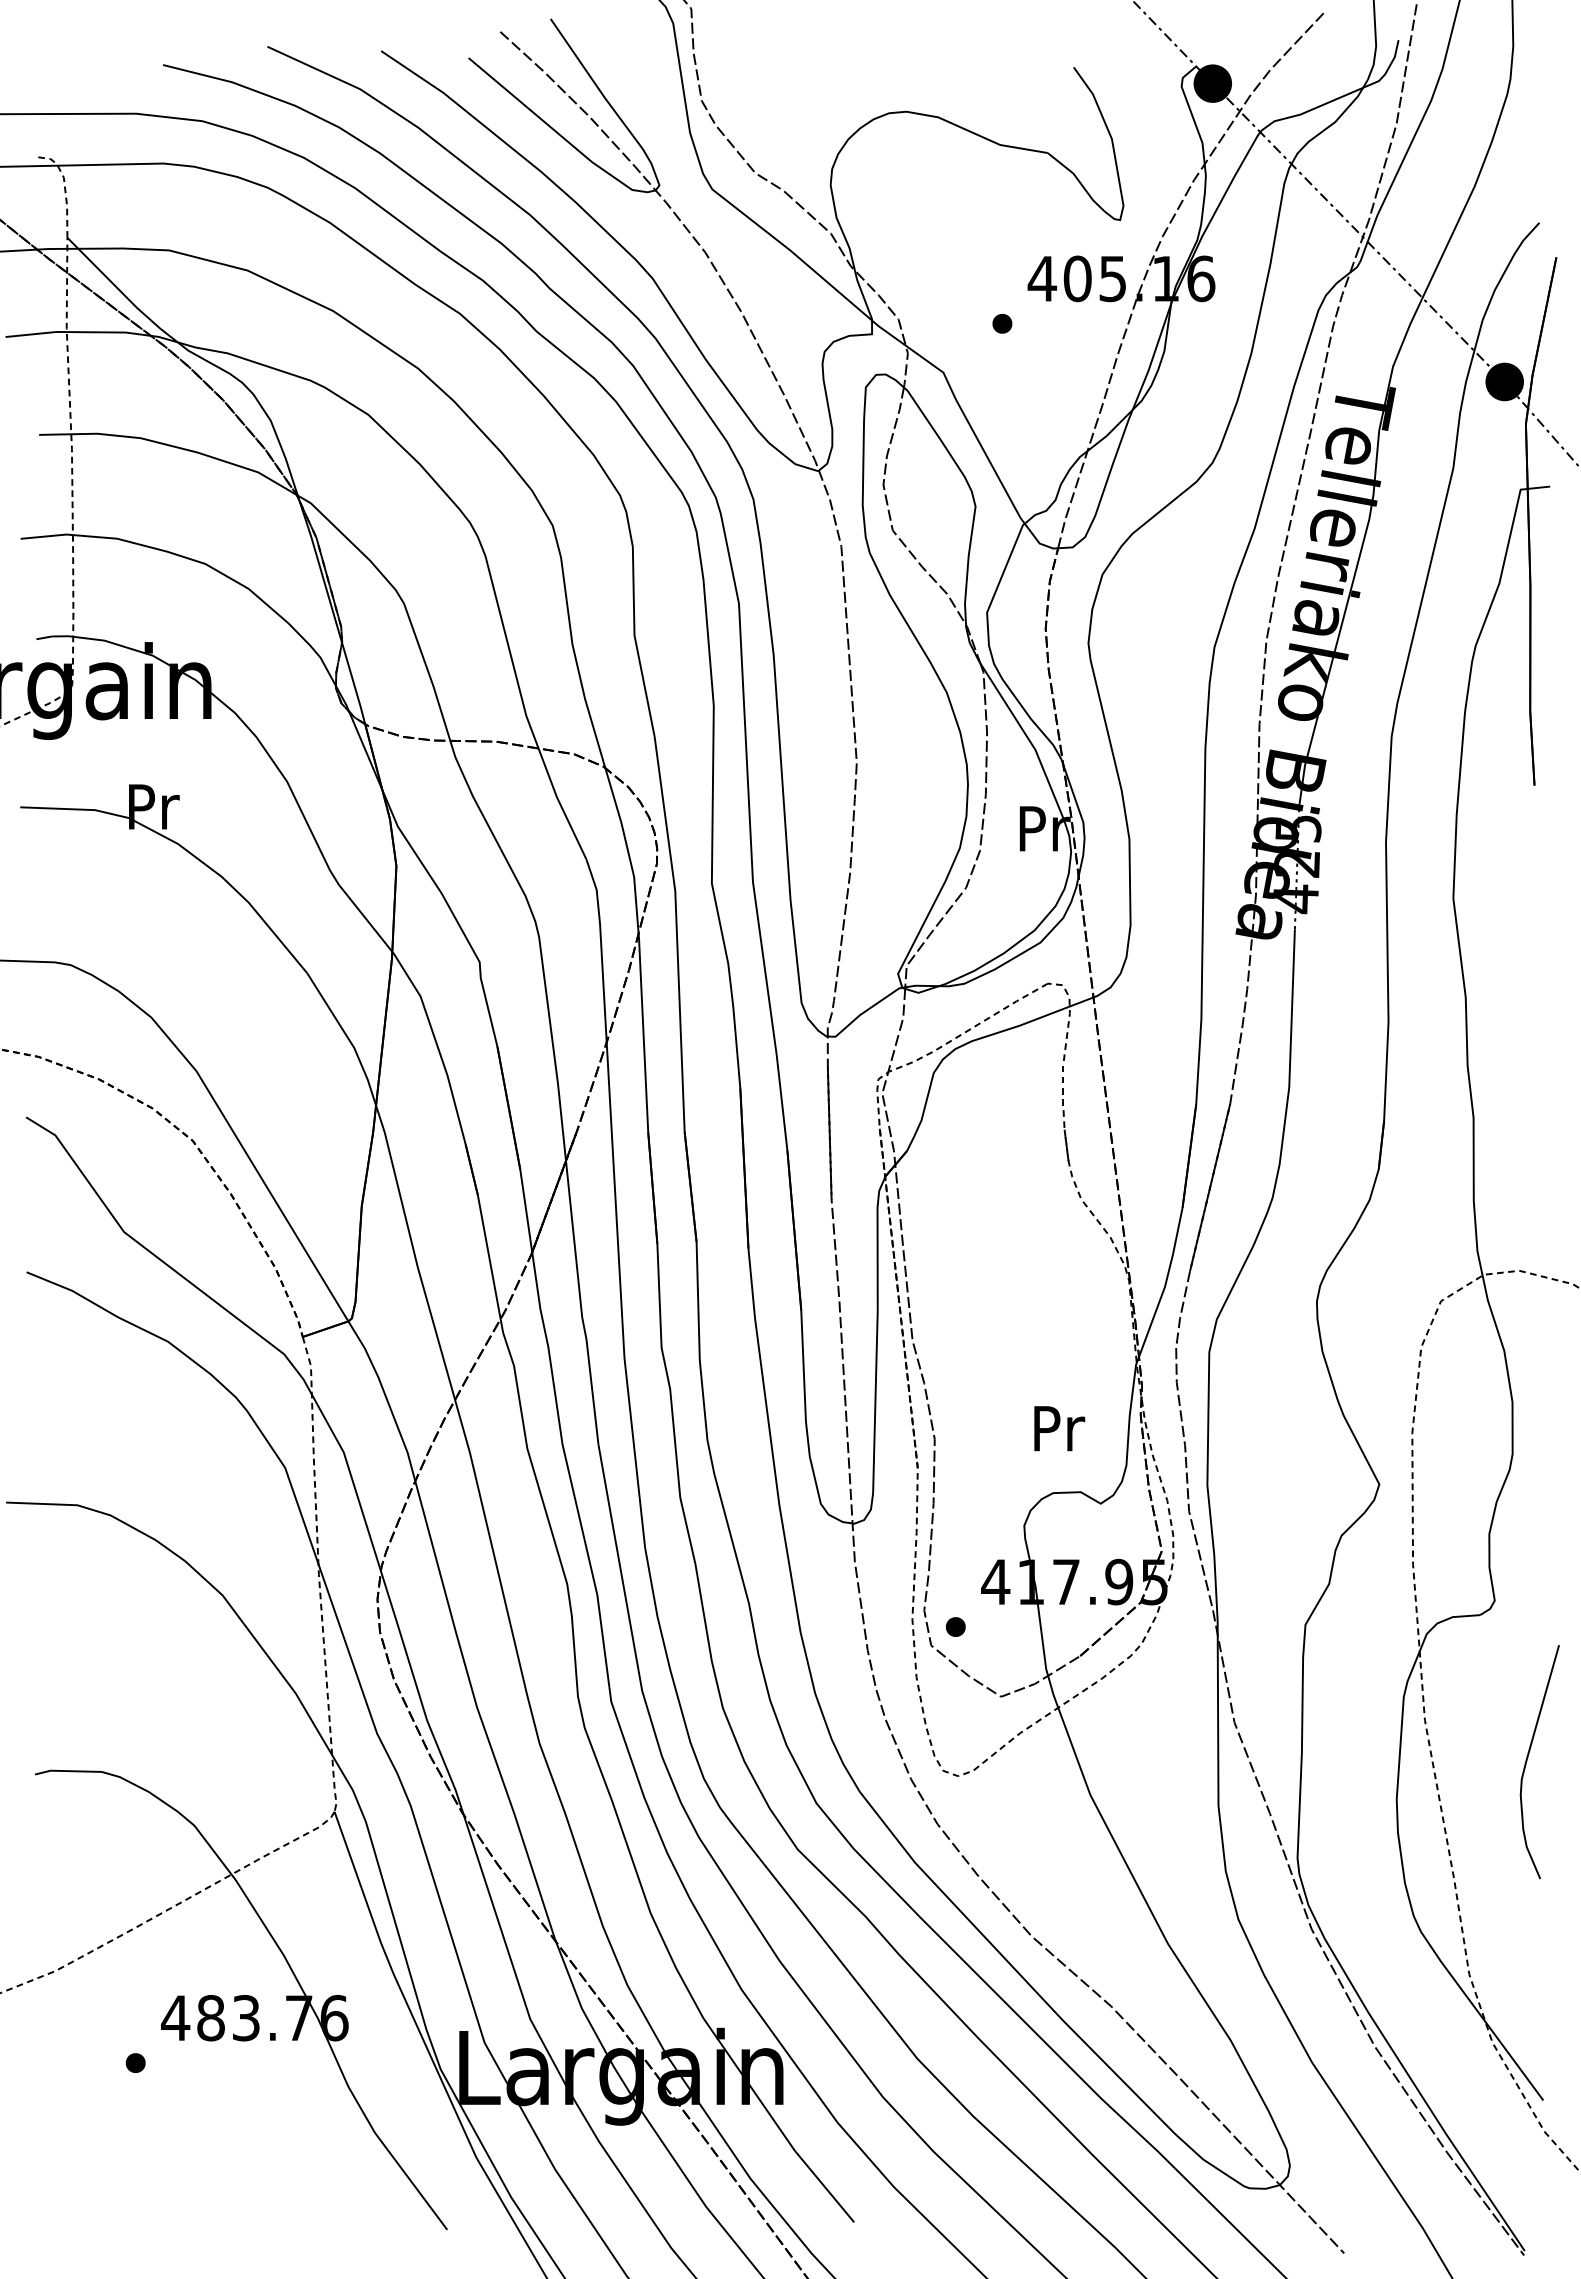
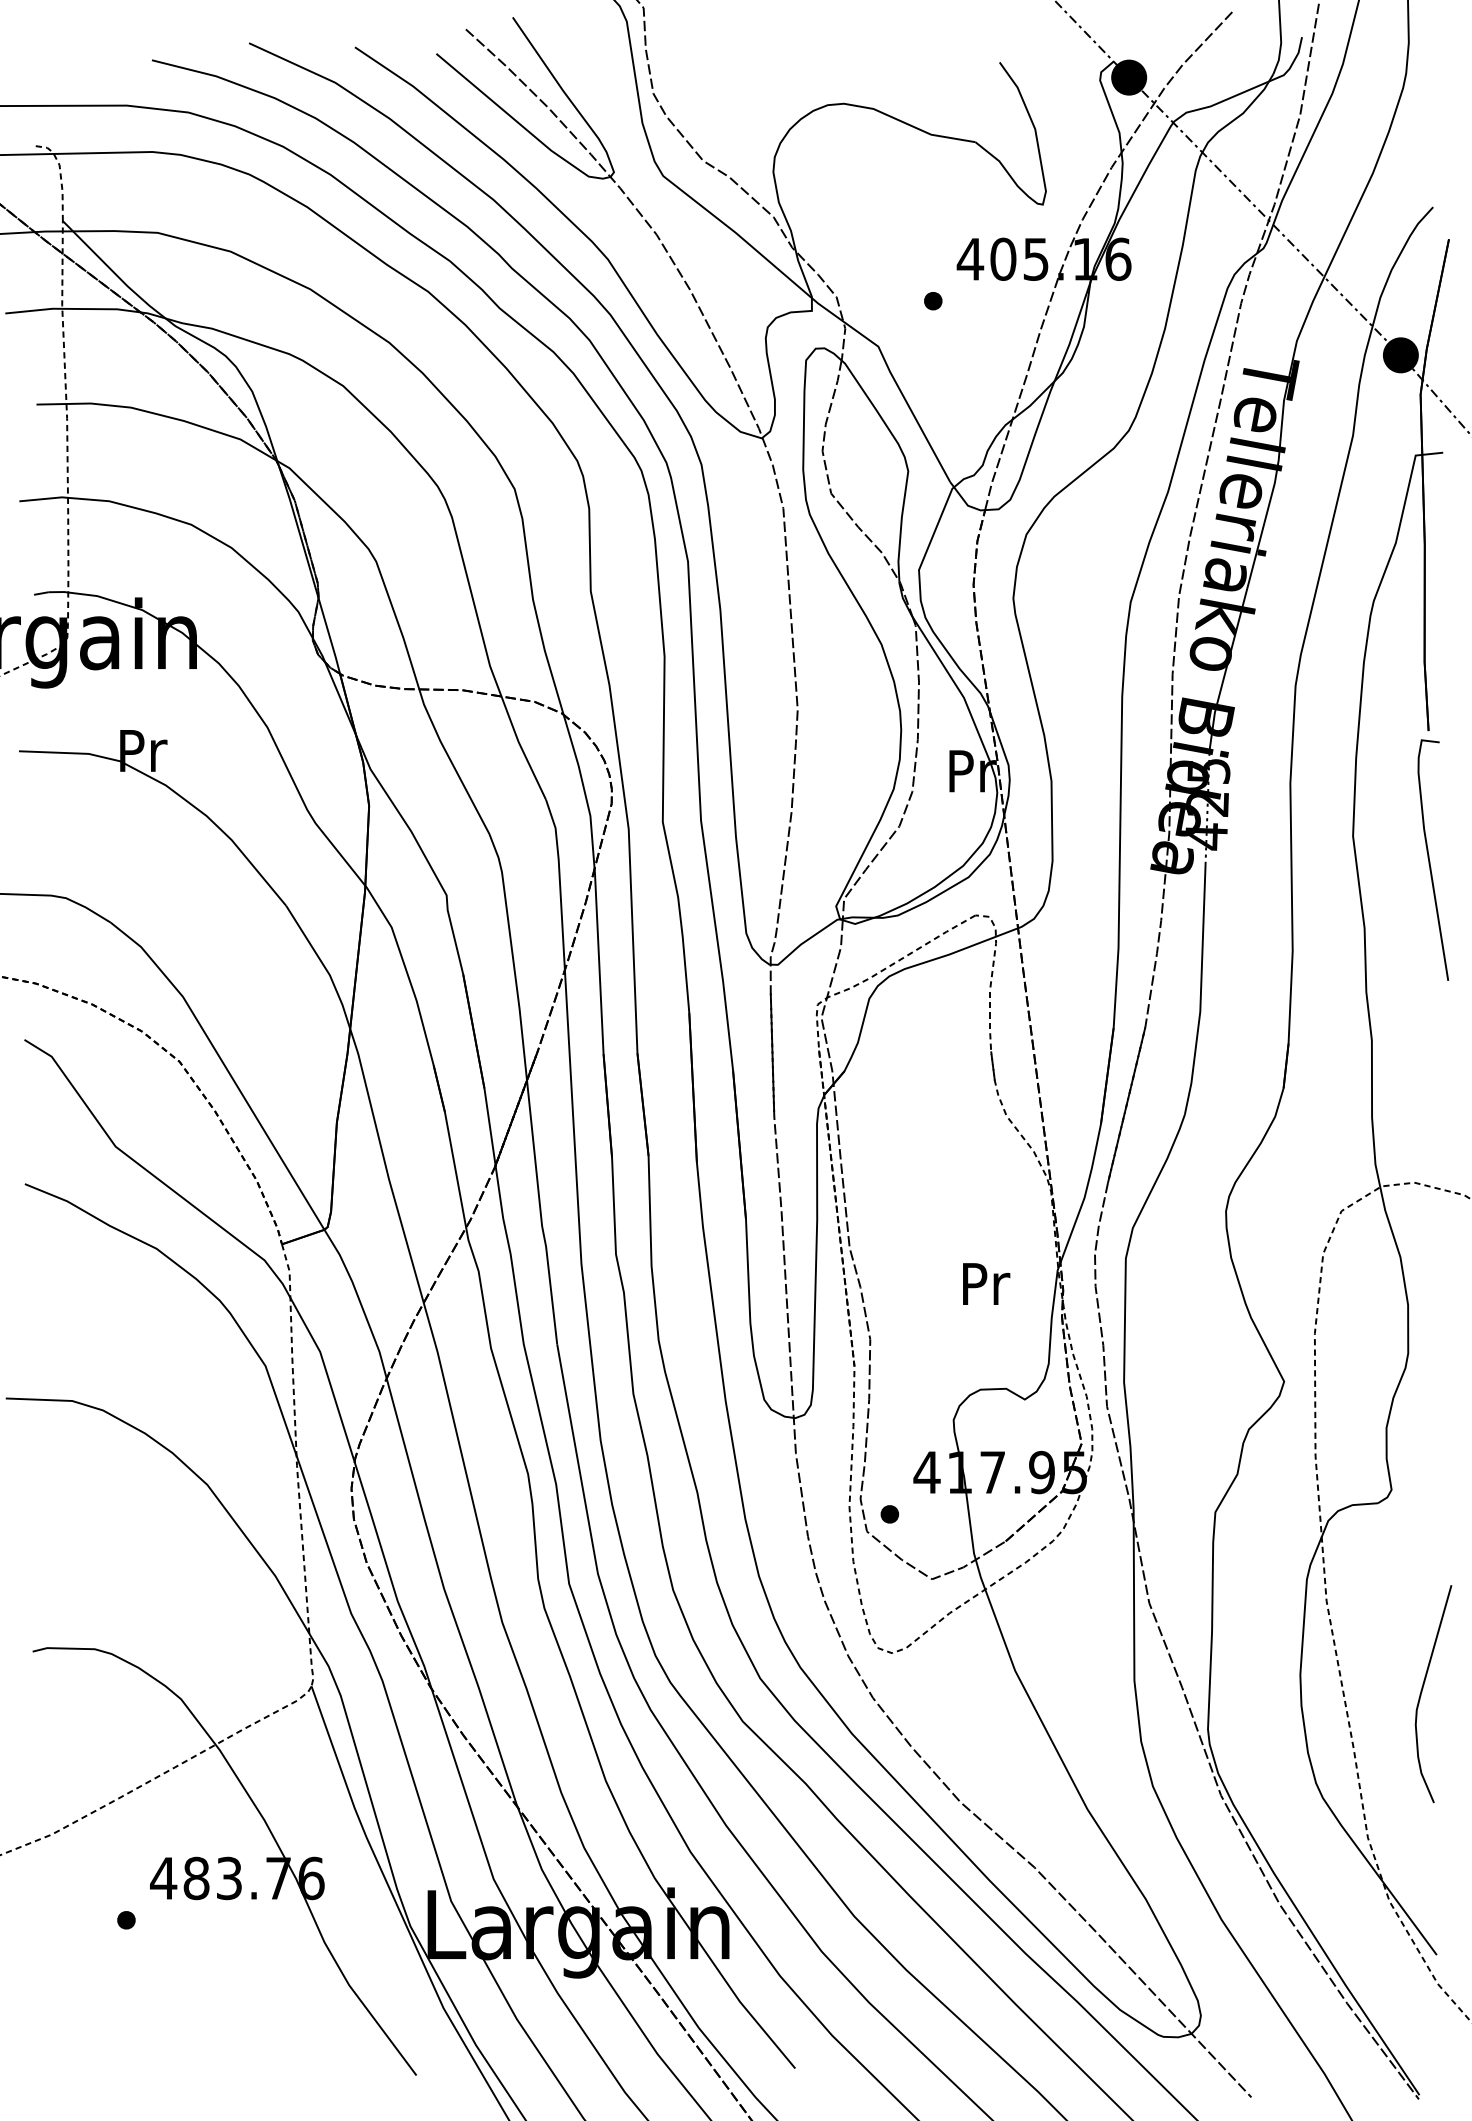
curve: (1536, 925) -> (1430, 861), added
text: (1059, 1428) -> (986, 1283), moved
curve: (1527, 1761) -> (1422, 1693), moved

